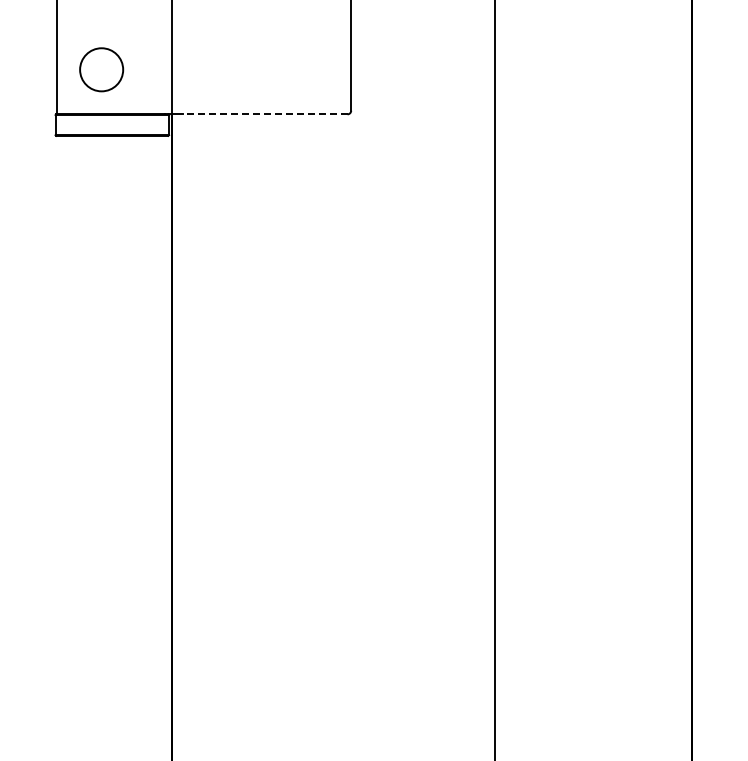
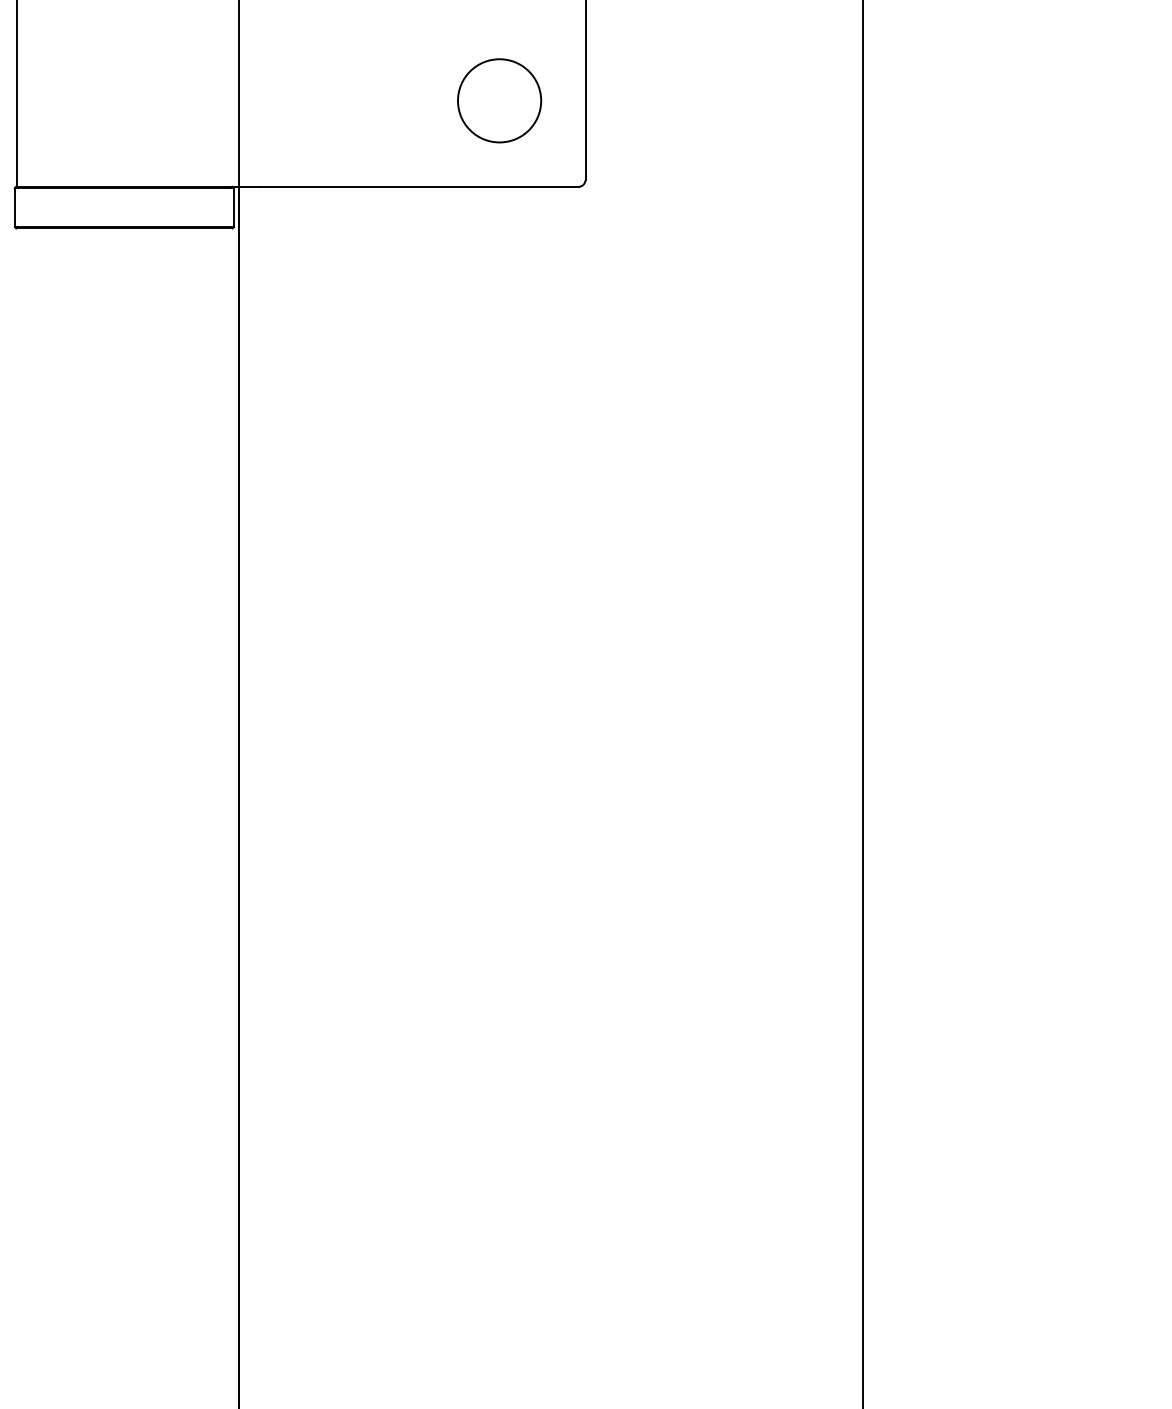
circle: (101, 69) -> (499, 100), moved
line: (264, 114) -> (418, 187), dashed -> solid

